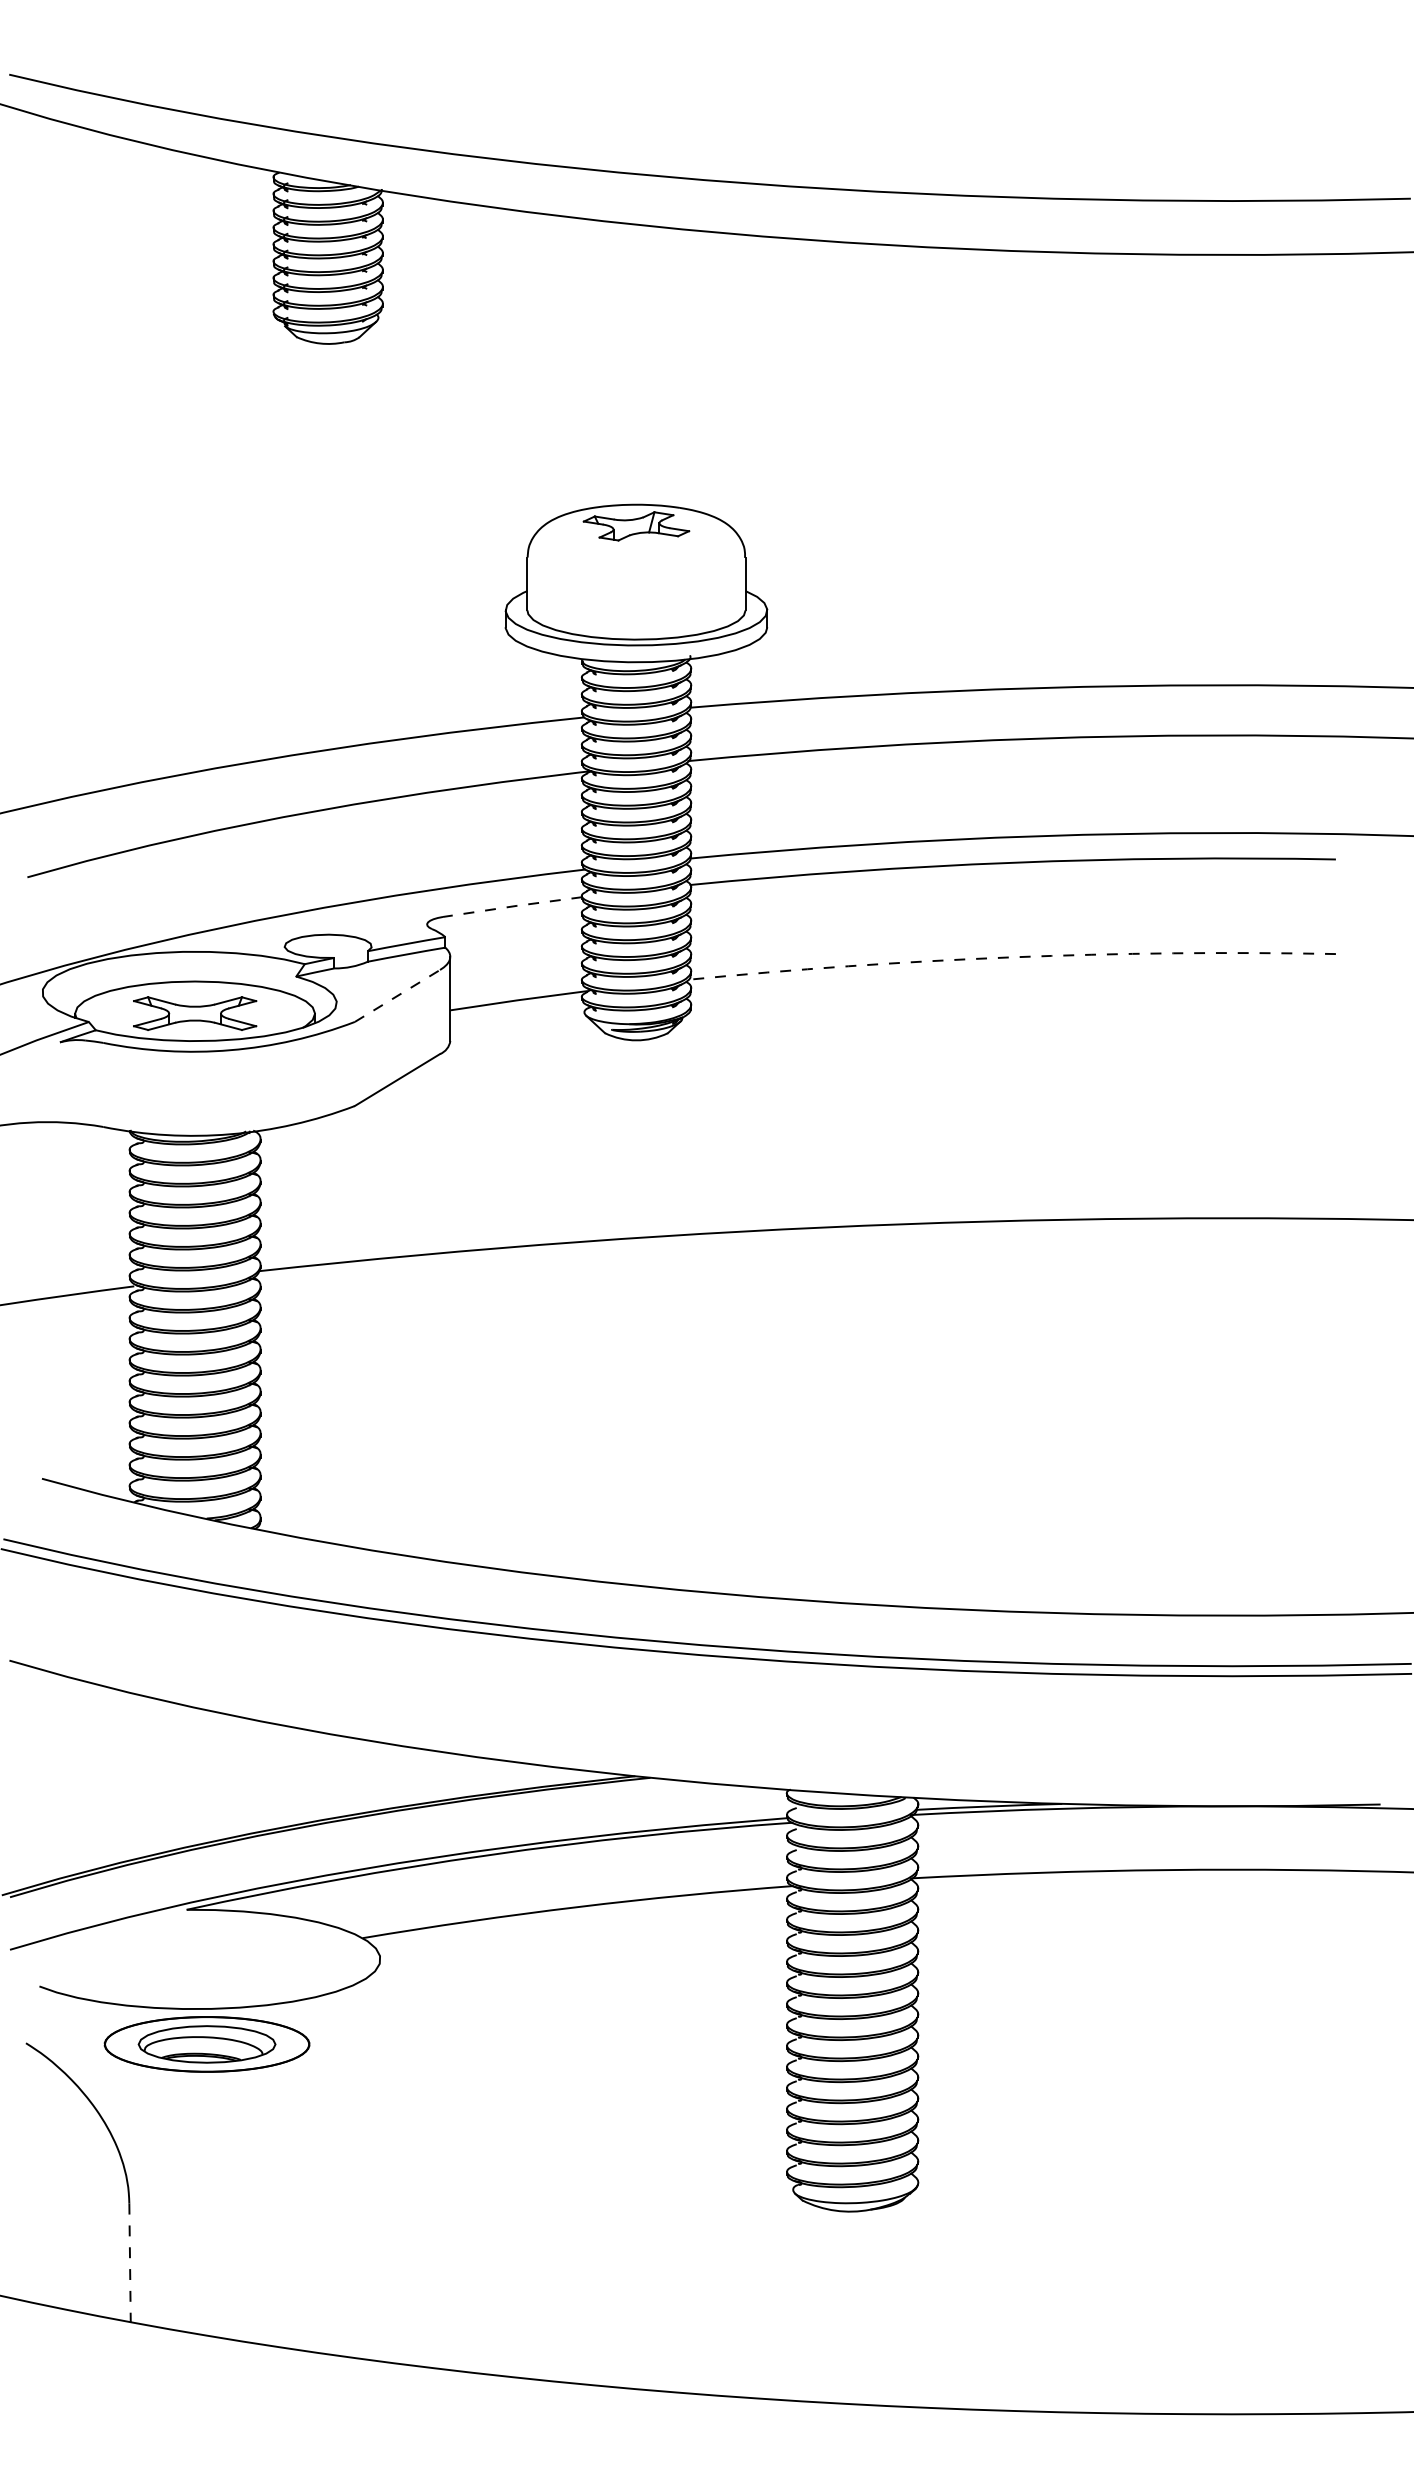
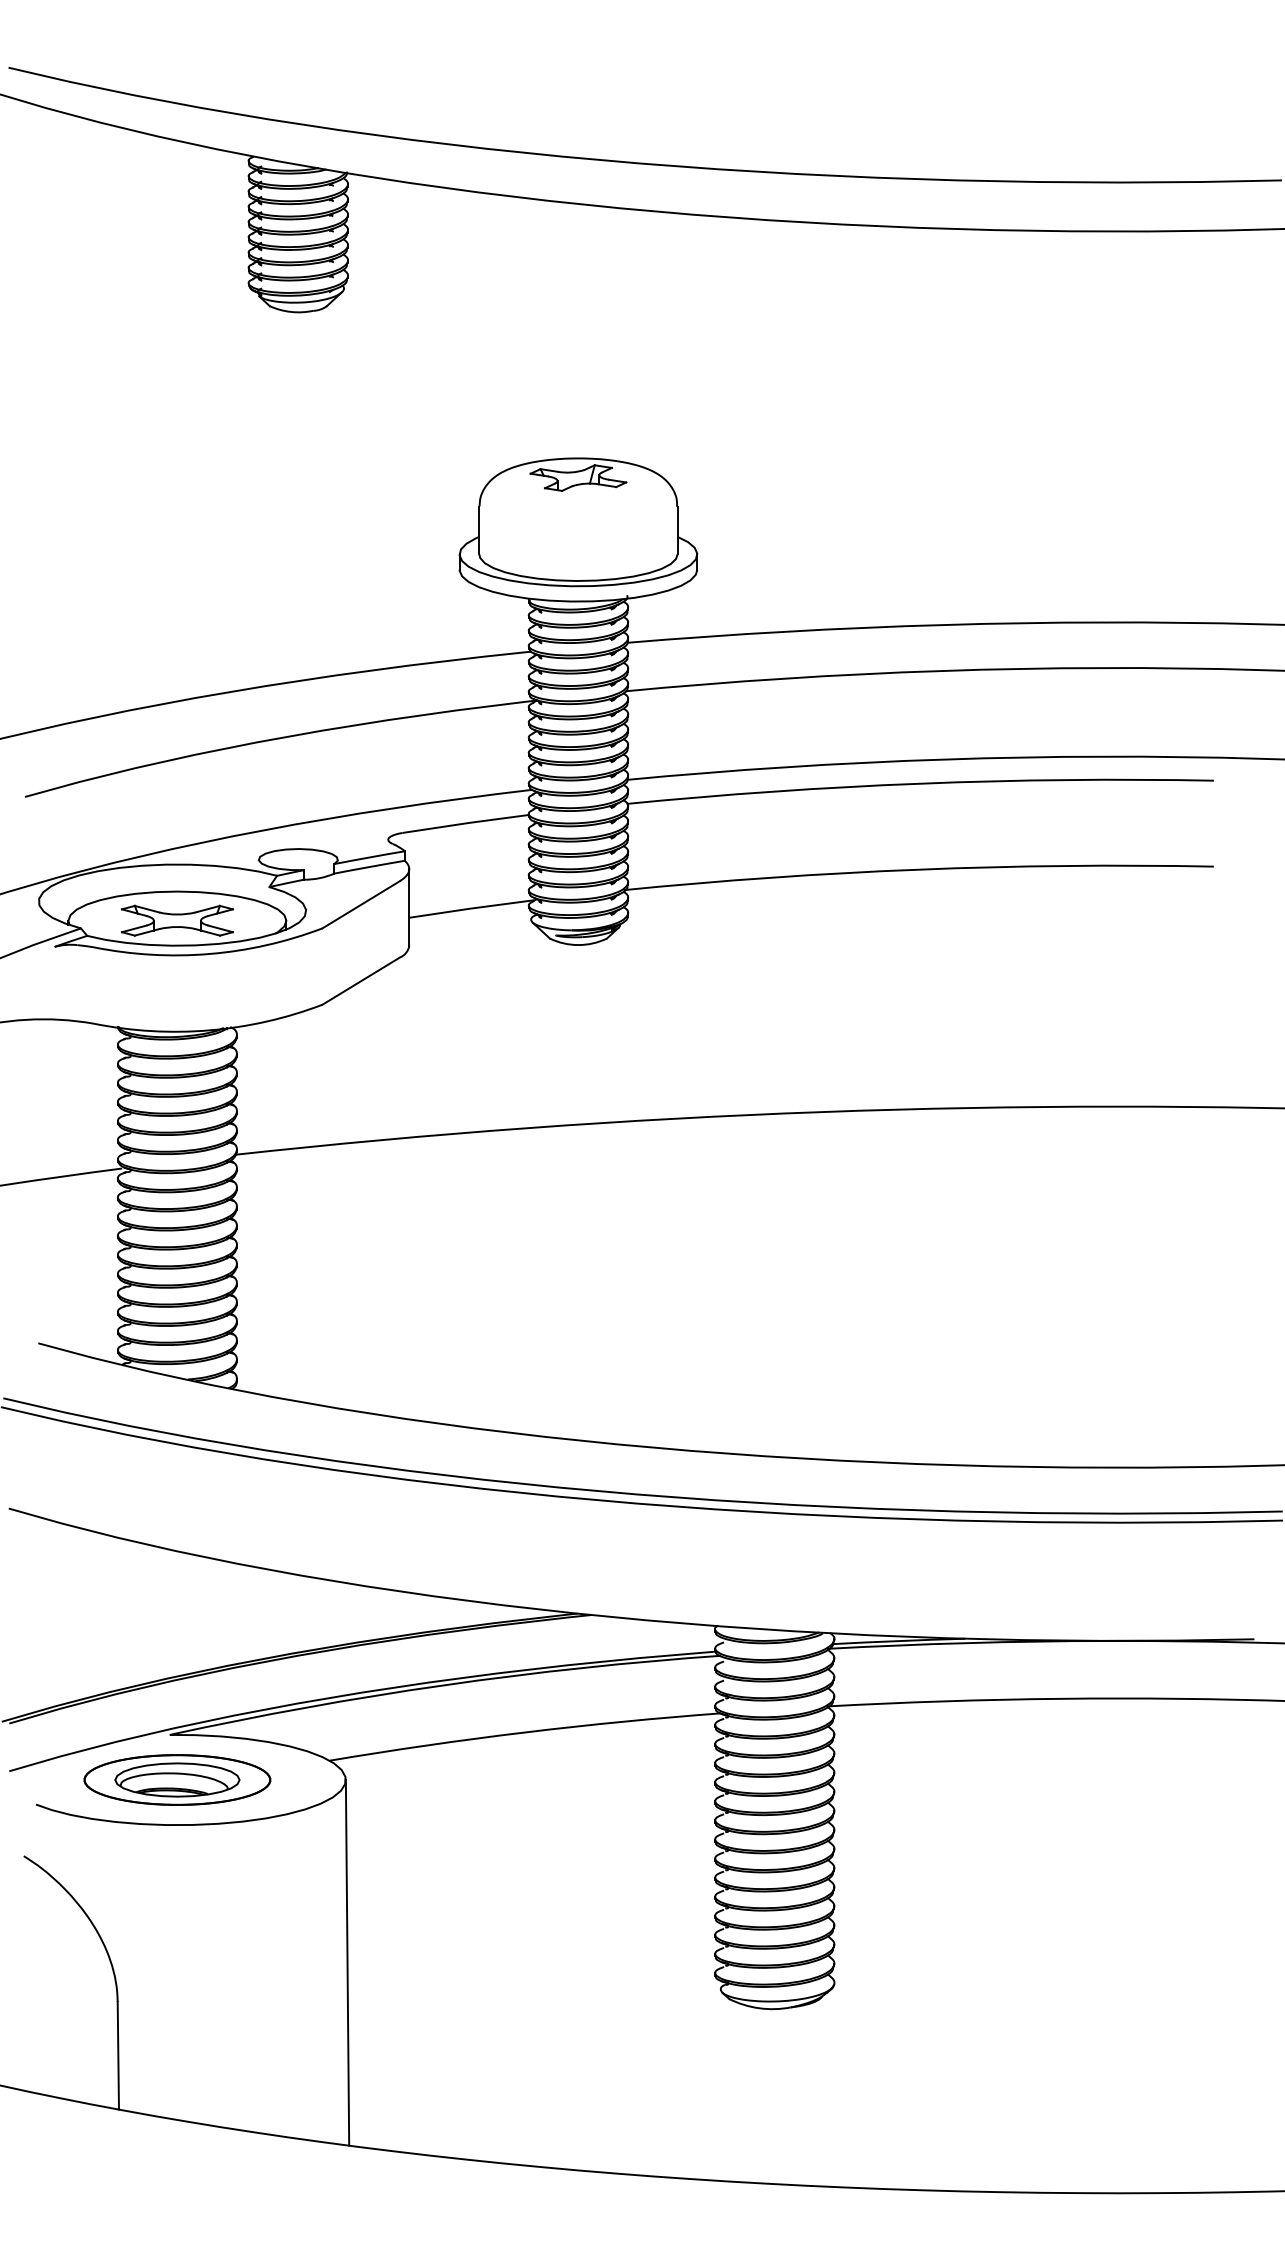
line: (513, 906) -> (466, 823), dashed -> solid
arc: (1010, 957) -> (918, 869), dashed -> solid
line: (397, 996) -> (361, 905), dashed -> solid
part: (206, 2044) -> (176, 1780), moved
line: (382, 2160) -> (347, 1962), added
line: (130, 2263) -> (118, 2056), dashed -> solid

